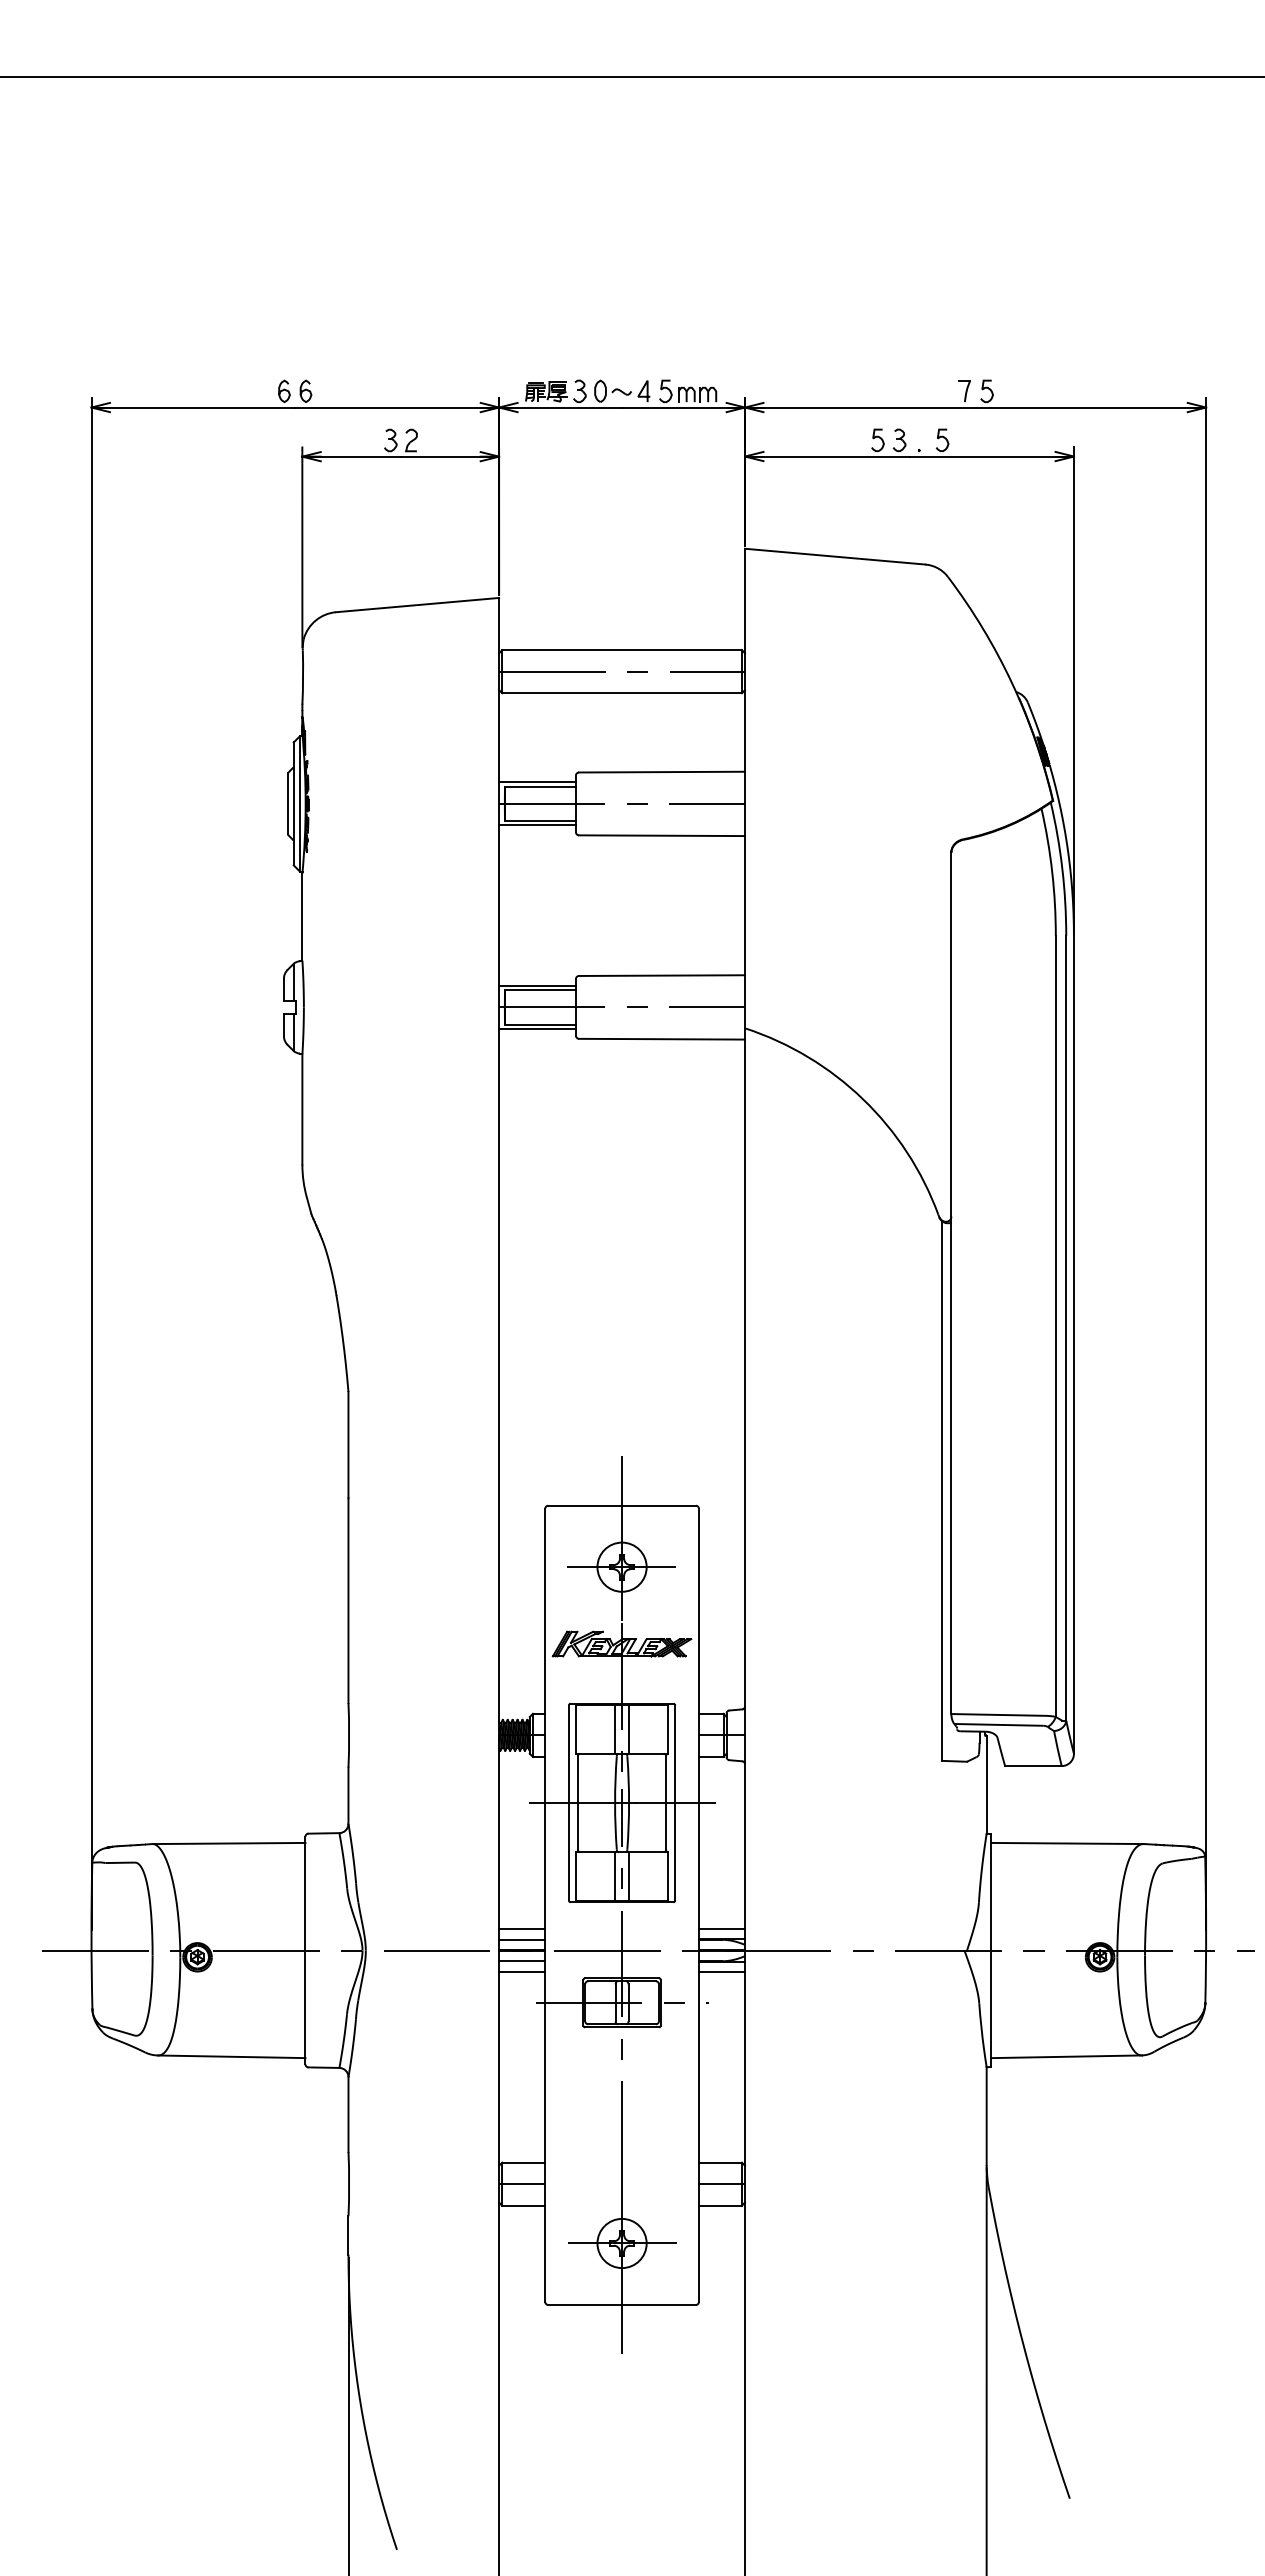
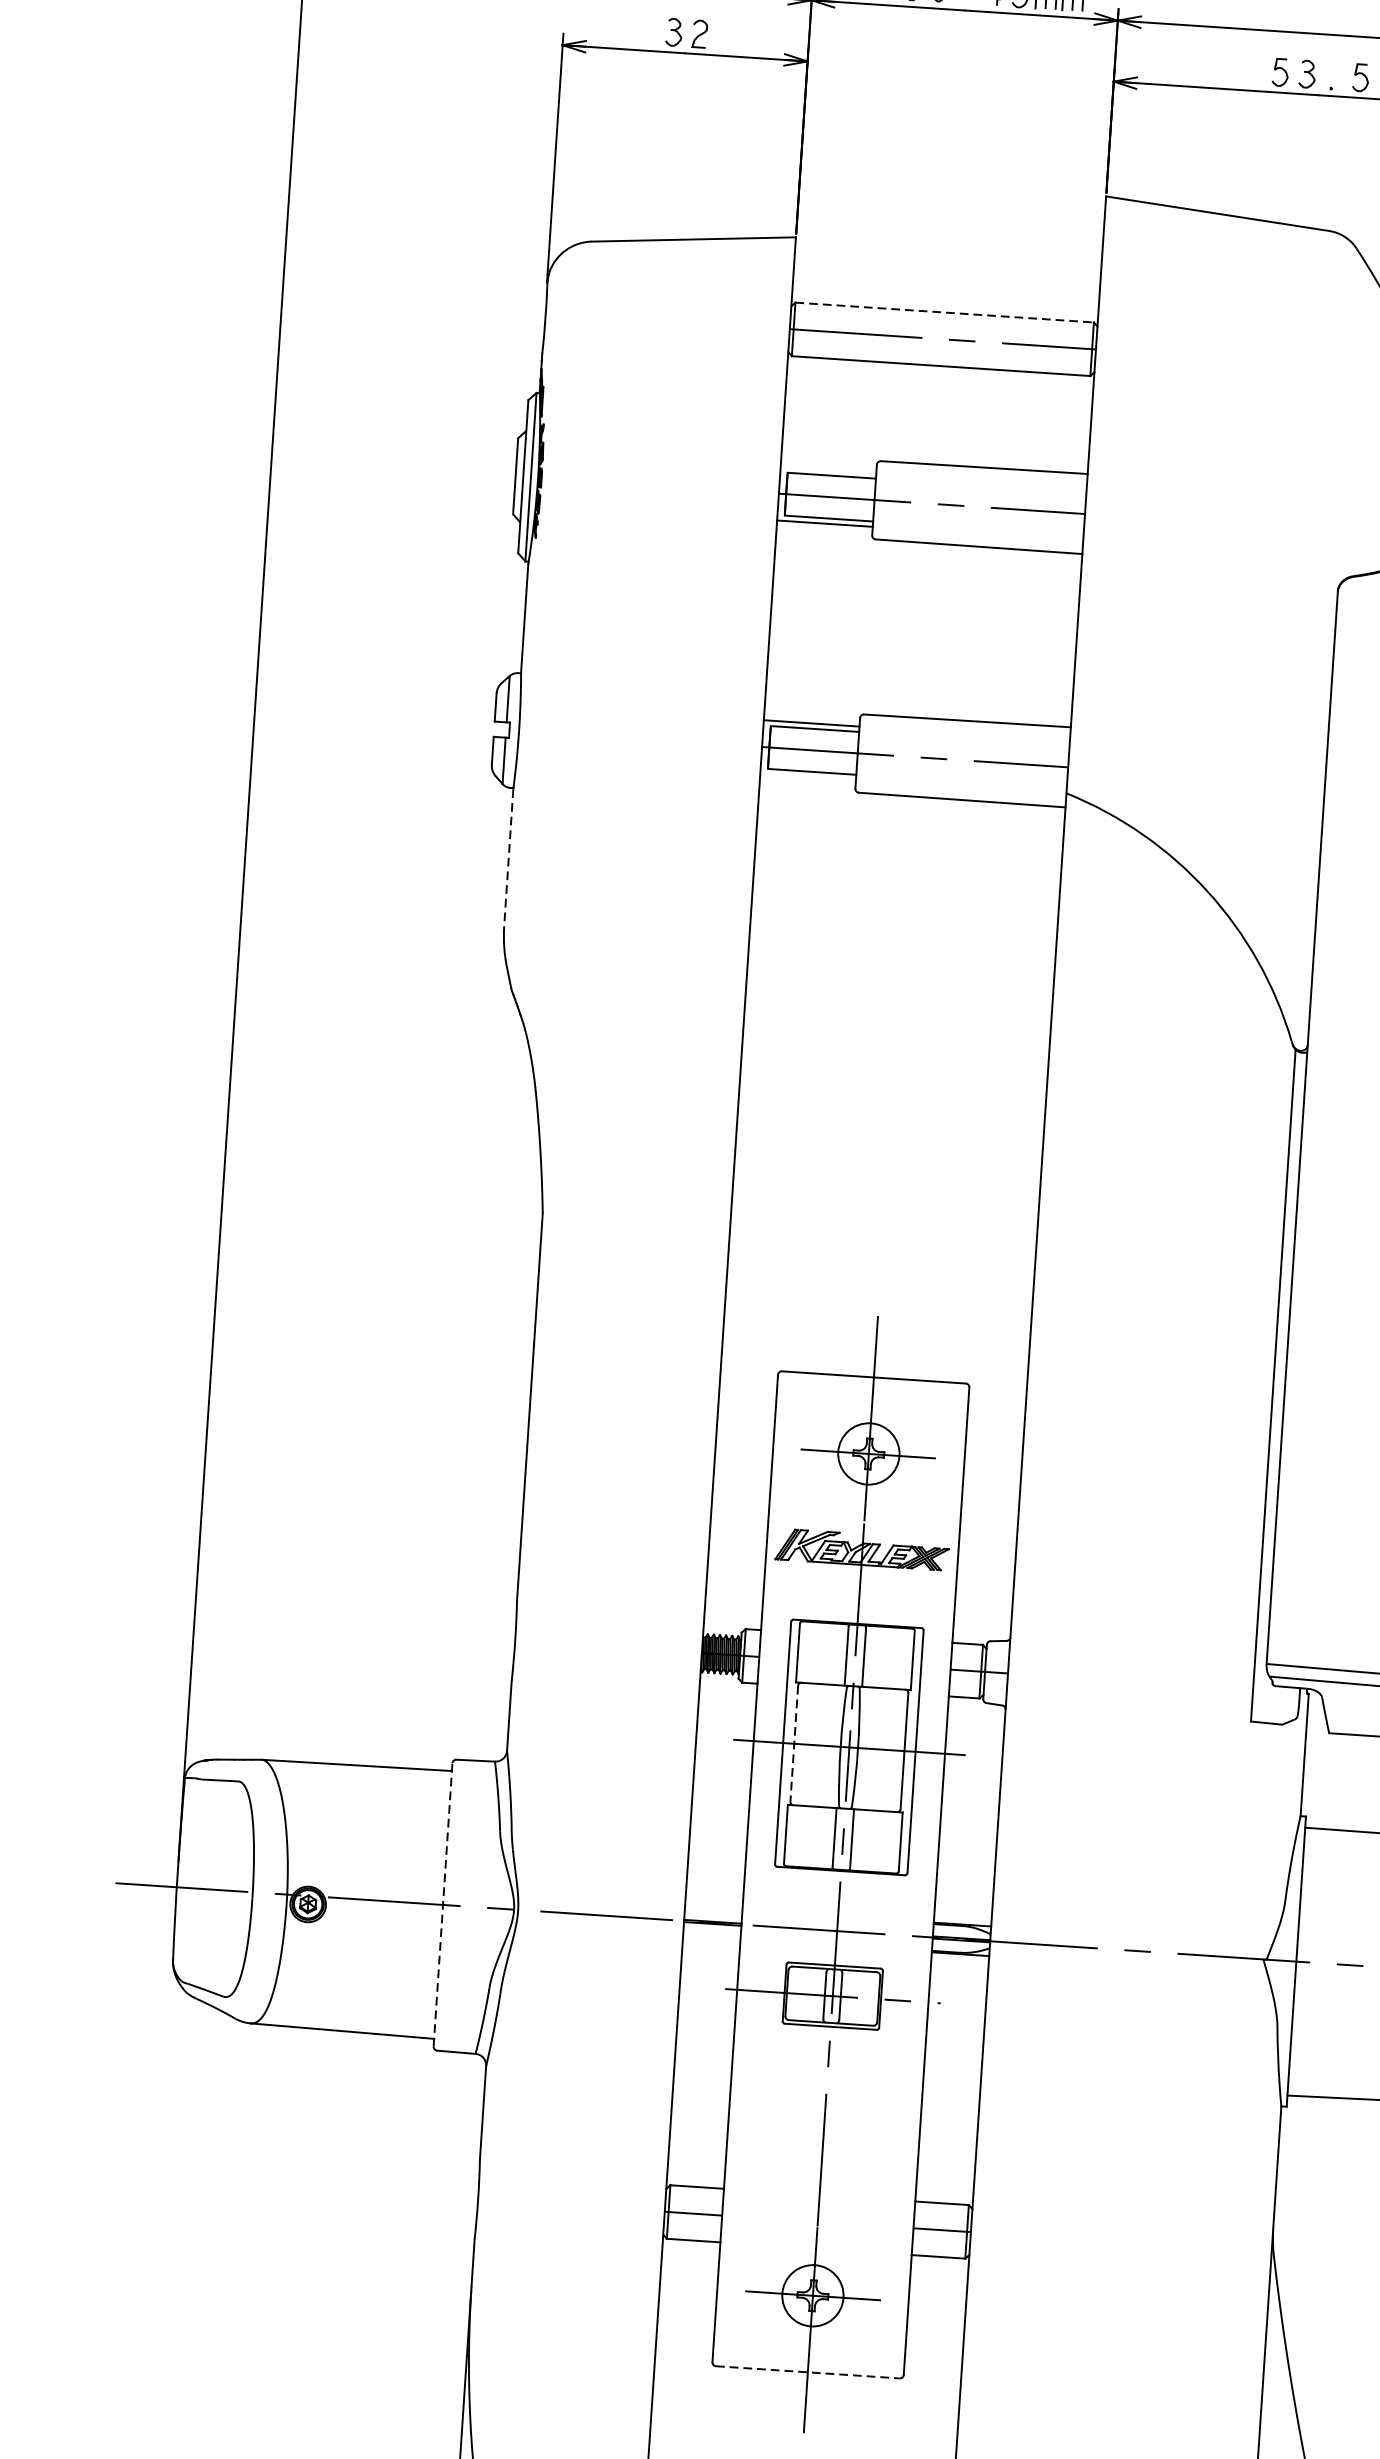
line: (622, 650) -> (945, 312), solid -> dashed
line: (537, 782) -> (828, 470), removed
line: (537, 1028) -> (808, 776), removed
line: (302, 1110) -> (508, 859), solid -> dashed
line: (577, 1802) -> (793, 1743), solid -> dashed
line: (522, 1929) -> (714, 1896), removed
line: (721, 1929) -> (962, 1913), removed
line: (522, 1939) -> (714, 1909), removed
line: (305, 1950) -> (443, 1904), solid -> dashed
line: (522, 1961) -> (712, 1936), removed
line: (522, 1972) -> (711, 1950), removed
line: (721, 1972) -> (959, 1966), removed
line: (622, 2304) -> (808, 2371), solid -> dashed

